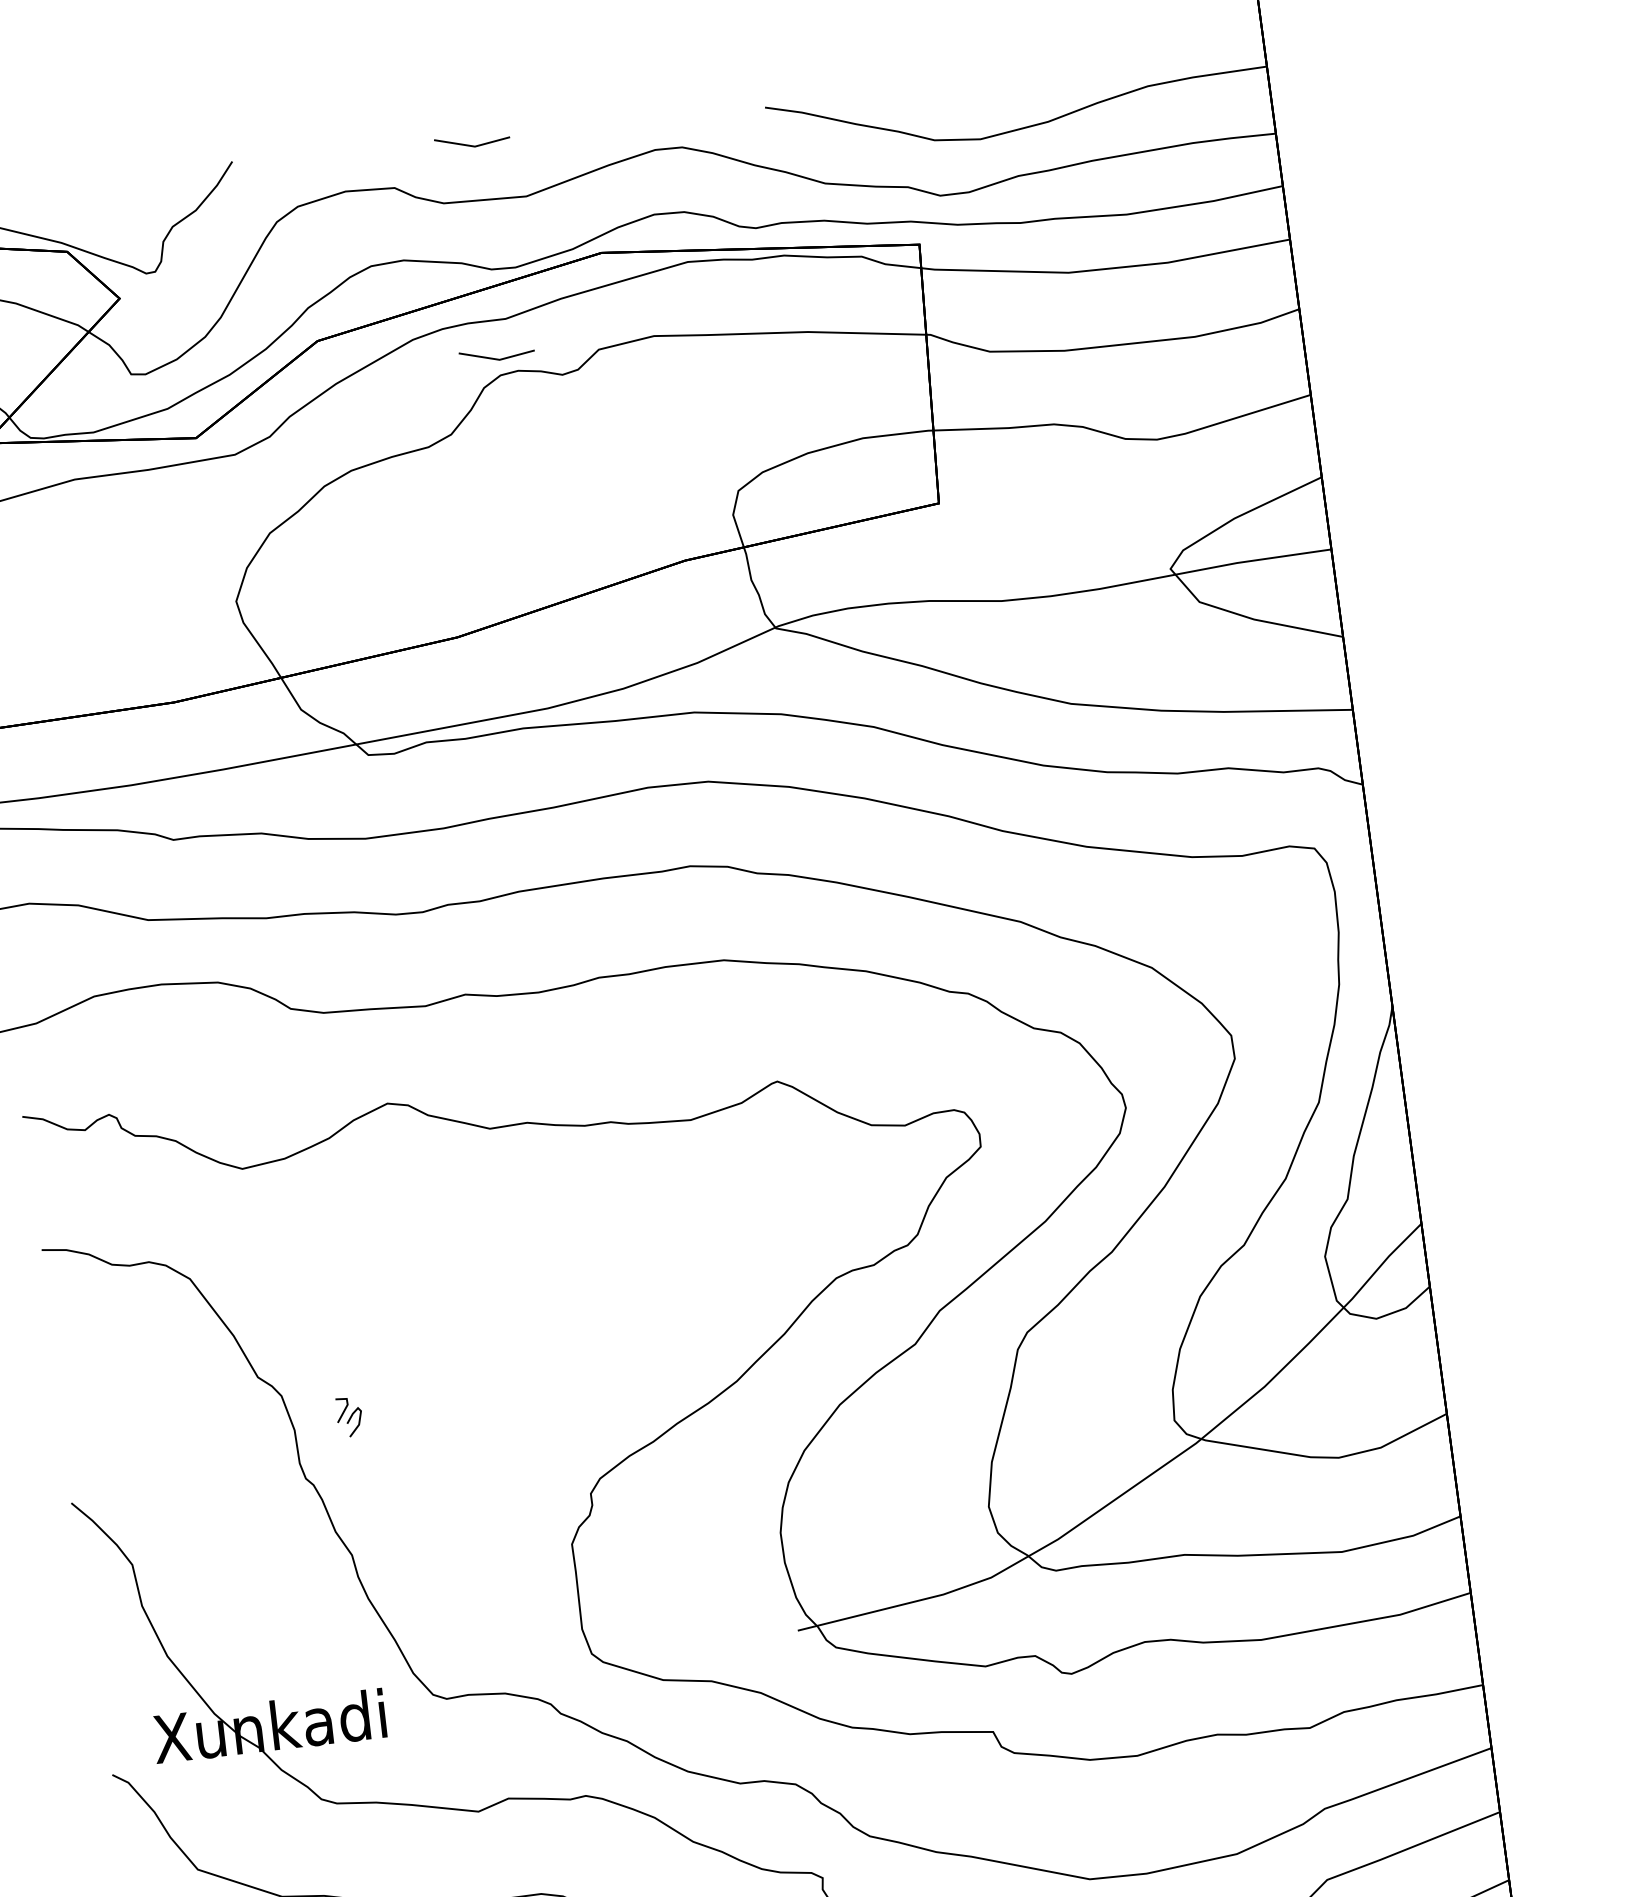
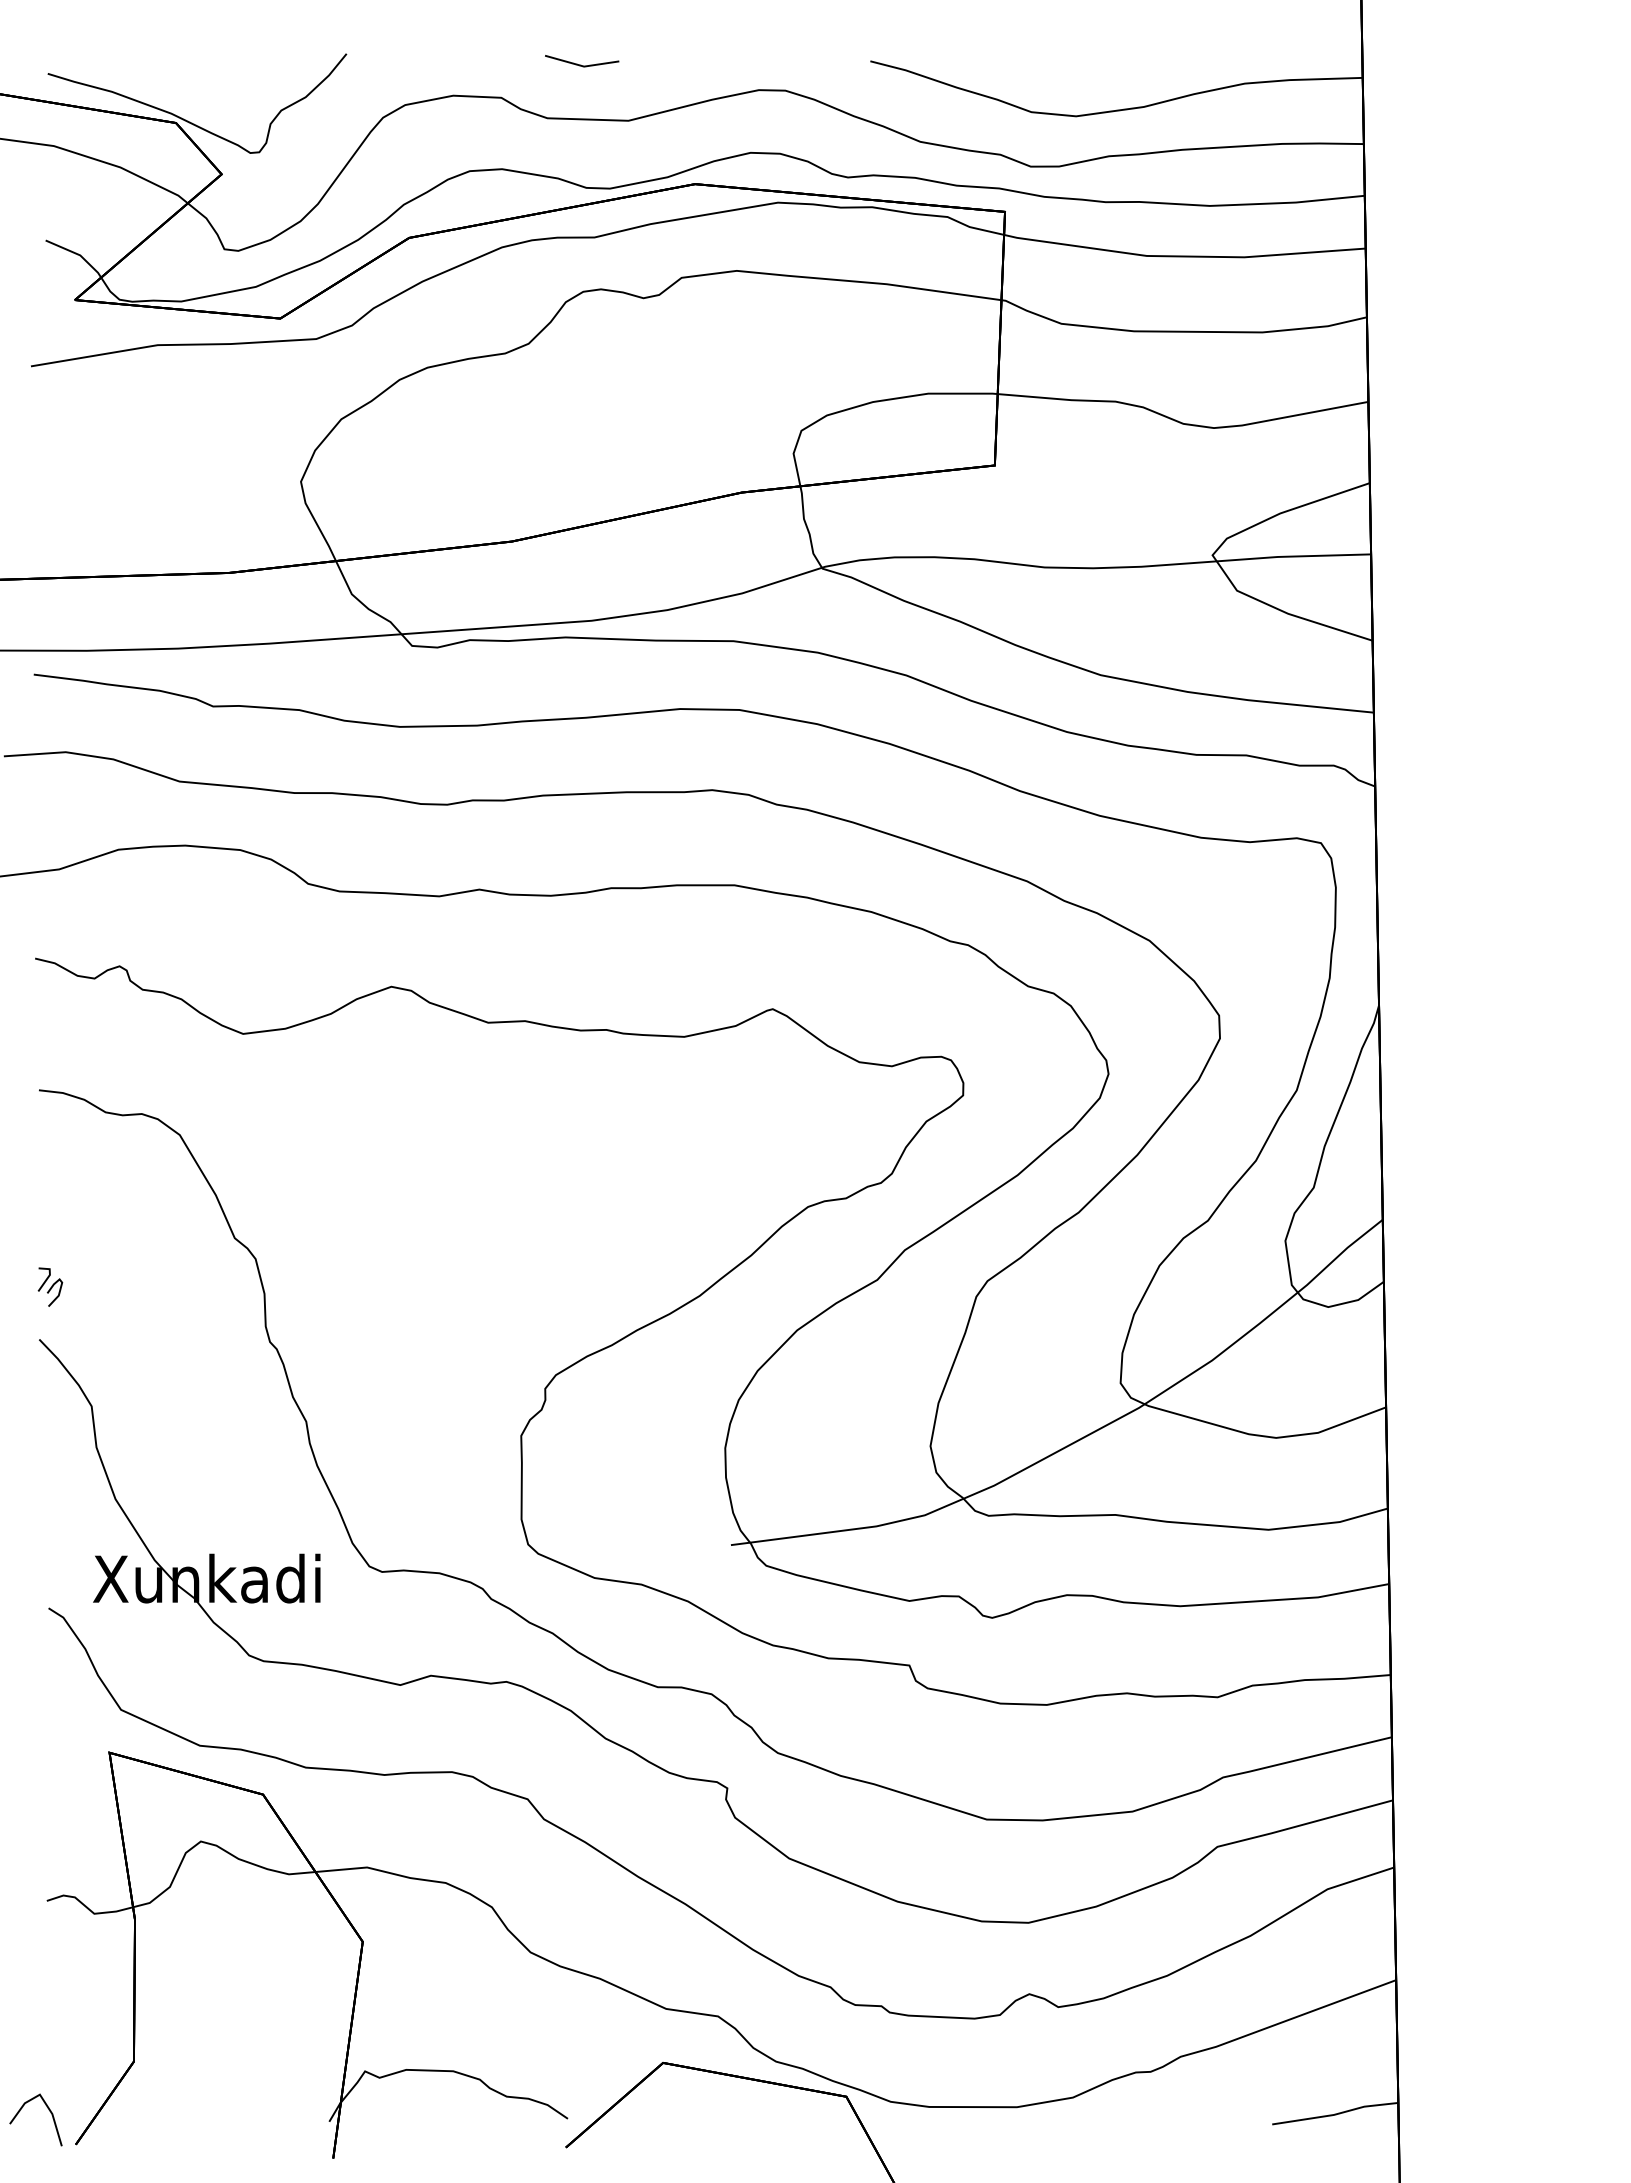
line: (496, 358) -> (581, 274), removed
part: (349, 1416) -> (50, 1286), moved

